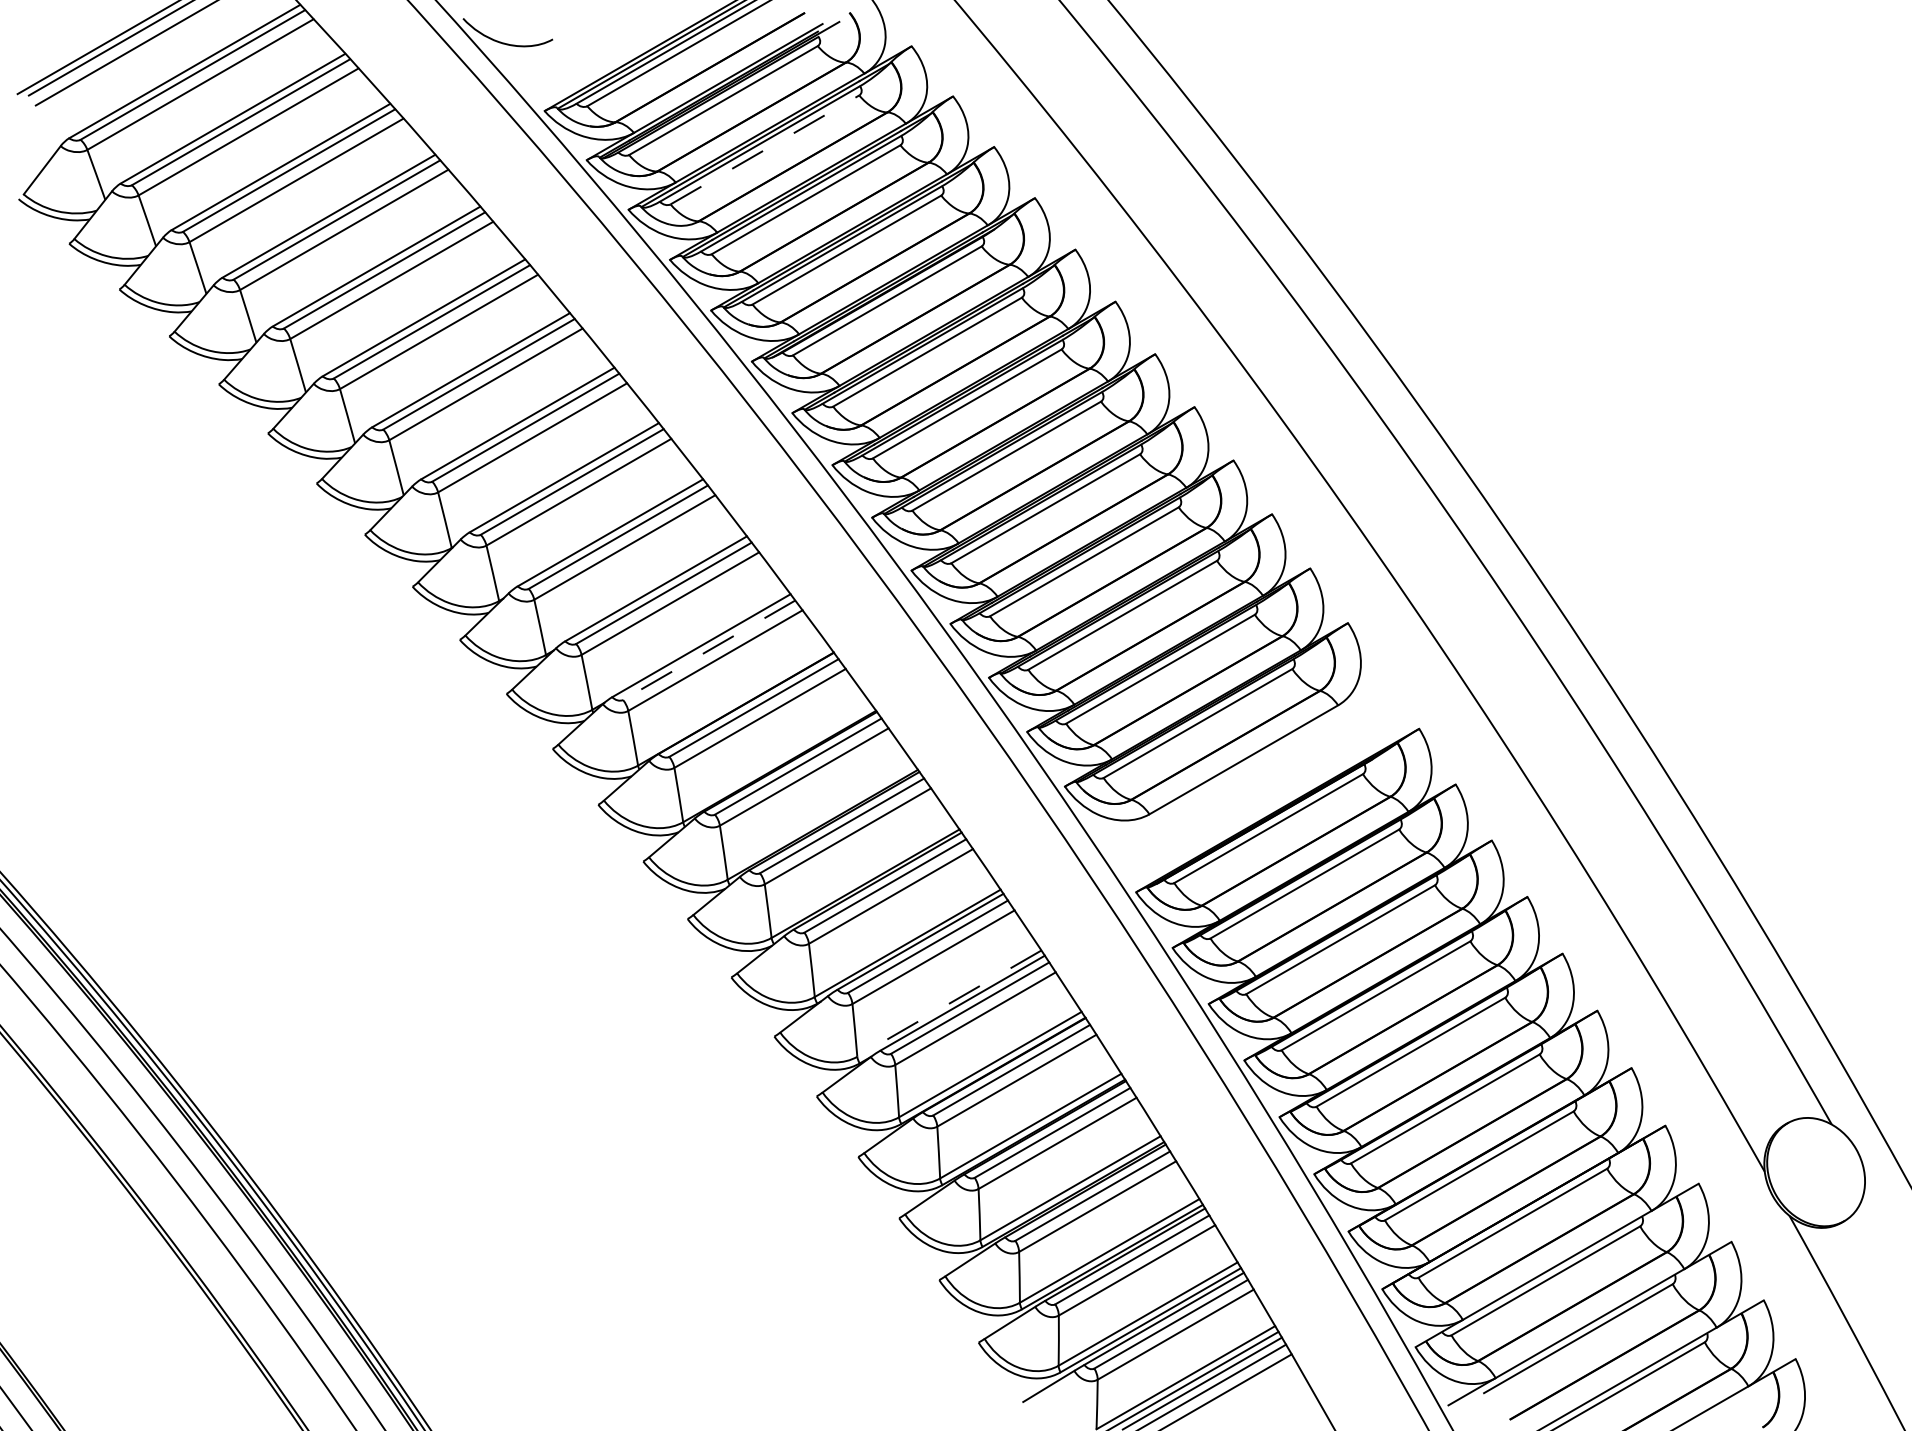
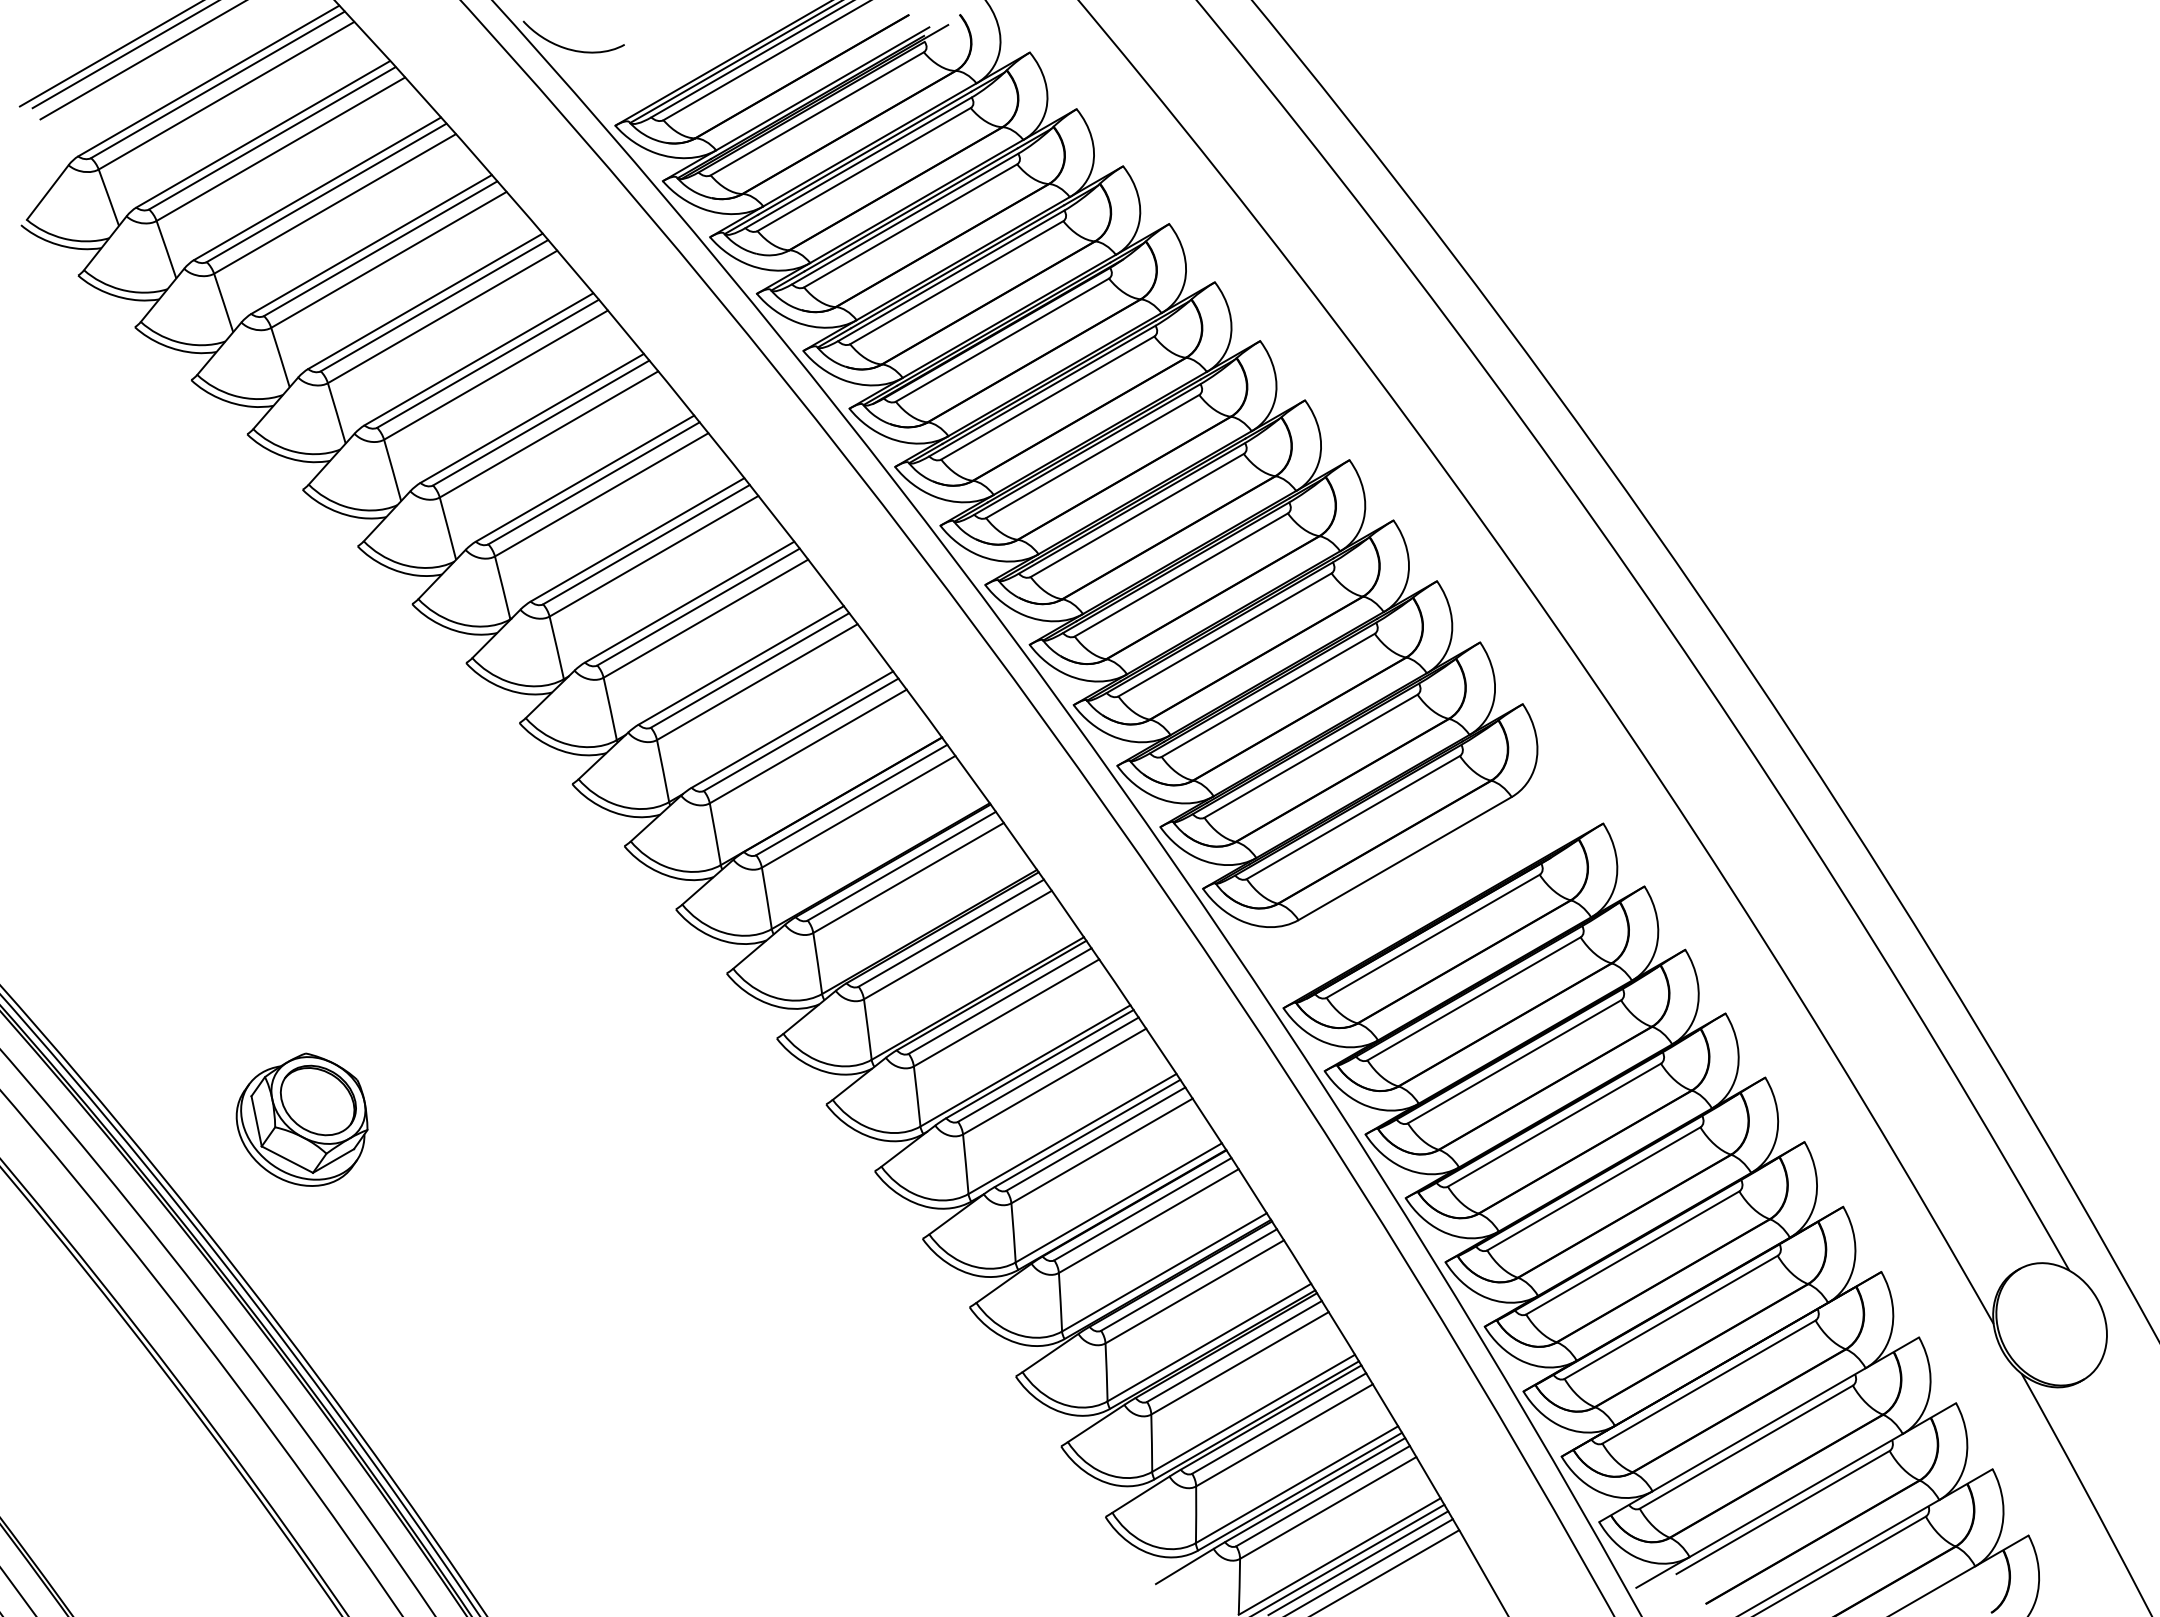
line: (765, 149) -> (864, 169), dashed -> solid
line: (708, 650) -> (800, 735), dashed -> solid
part: (266, 990) -> (301, 1119), added
line: (949, 1004) -> (1072, 1134), dashed -> solid

